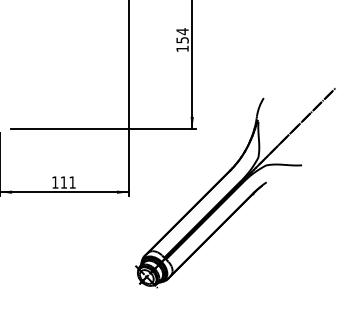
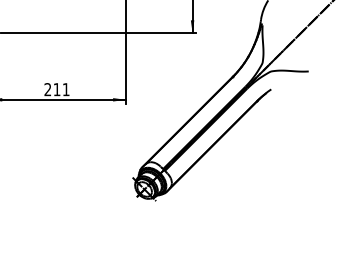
text: (55, 182) -> (48, 89), 111 -> 211

